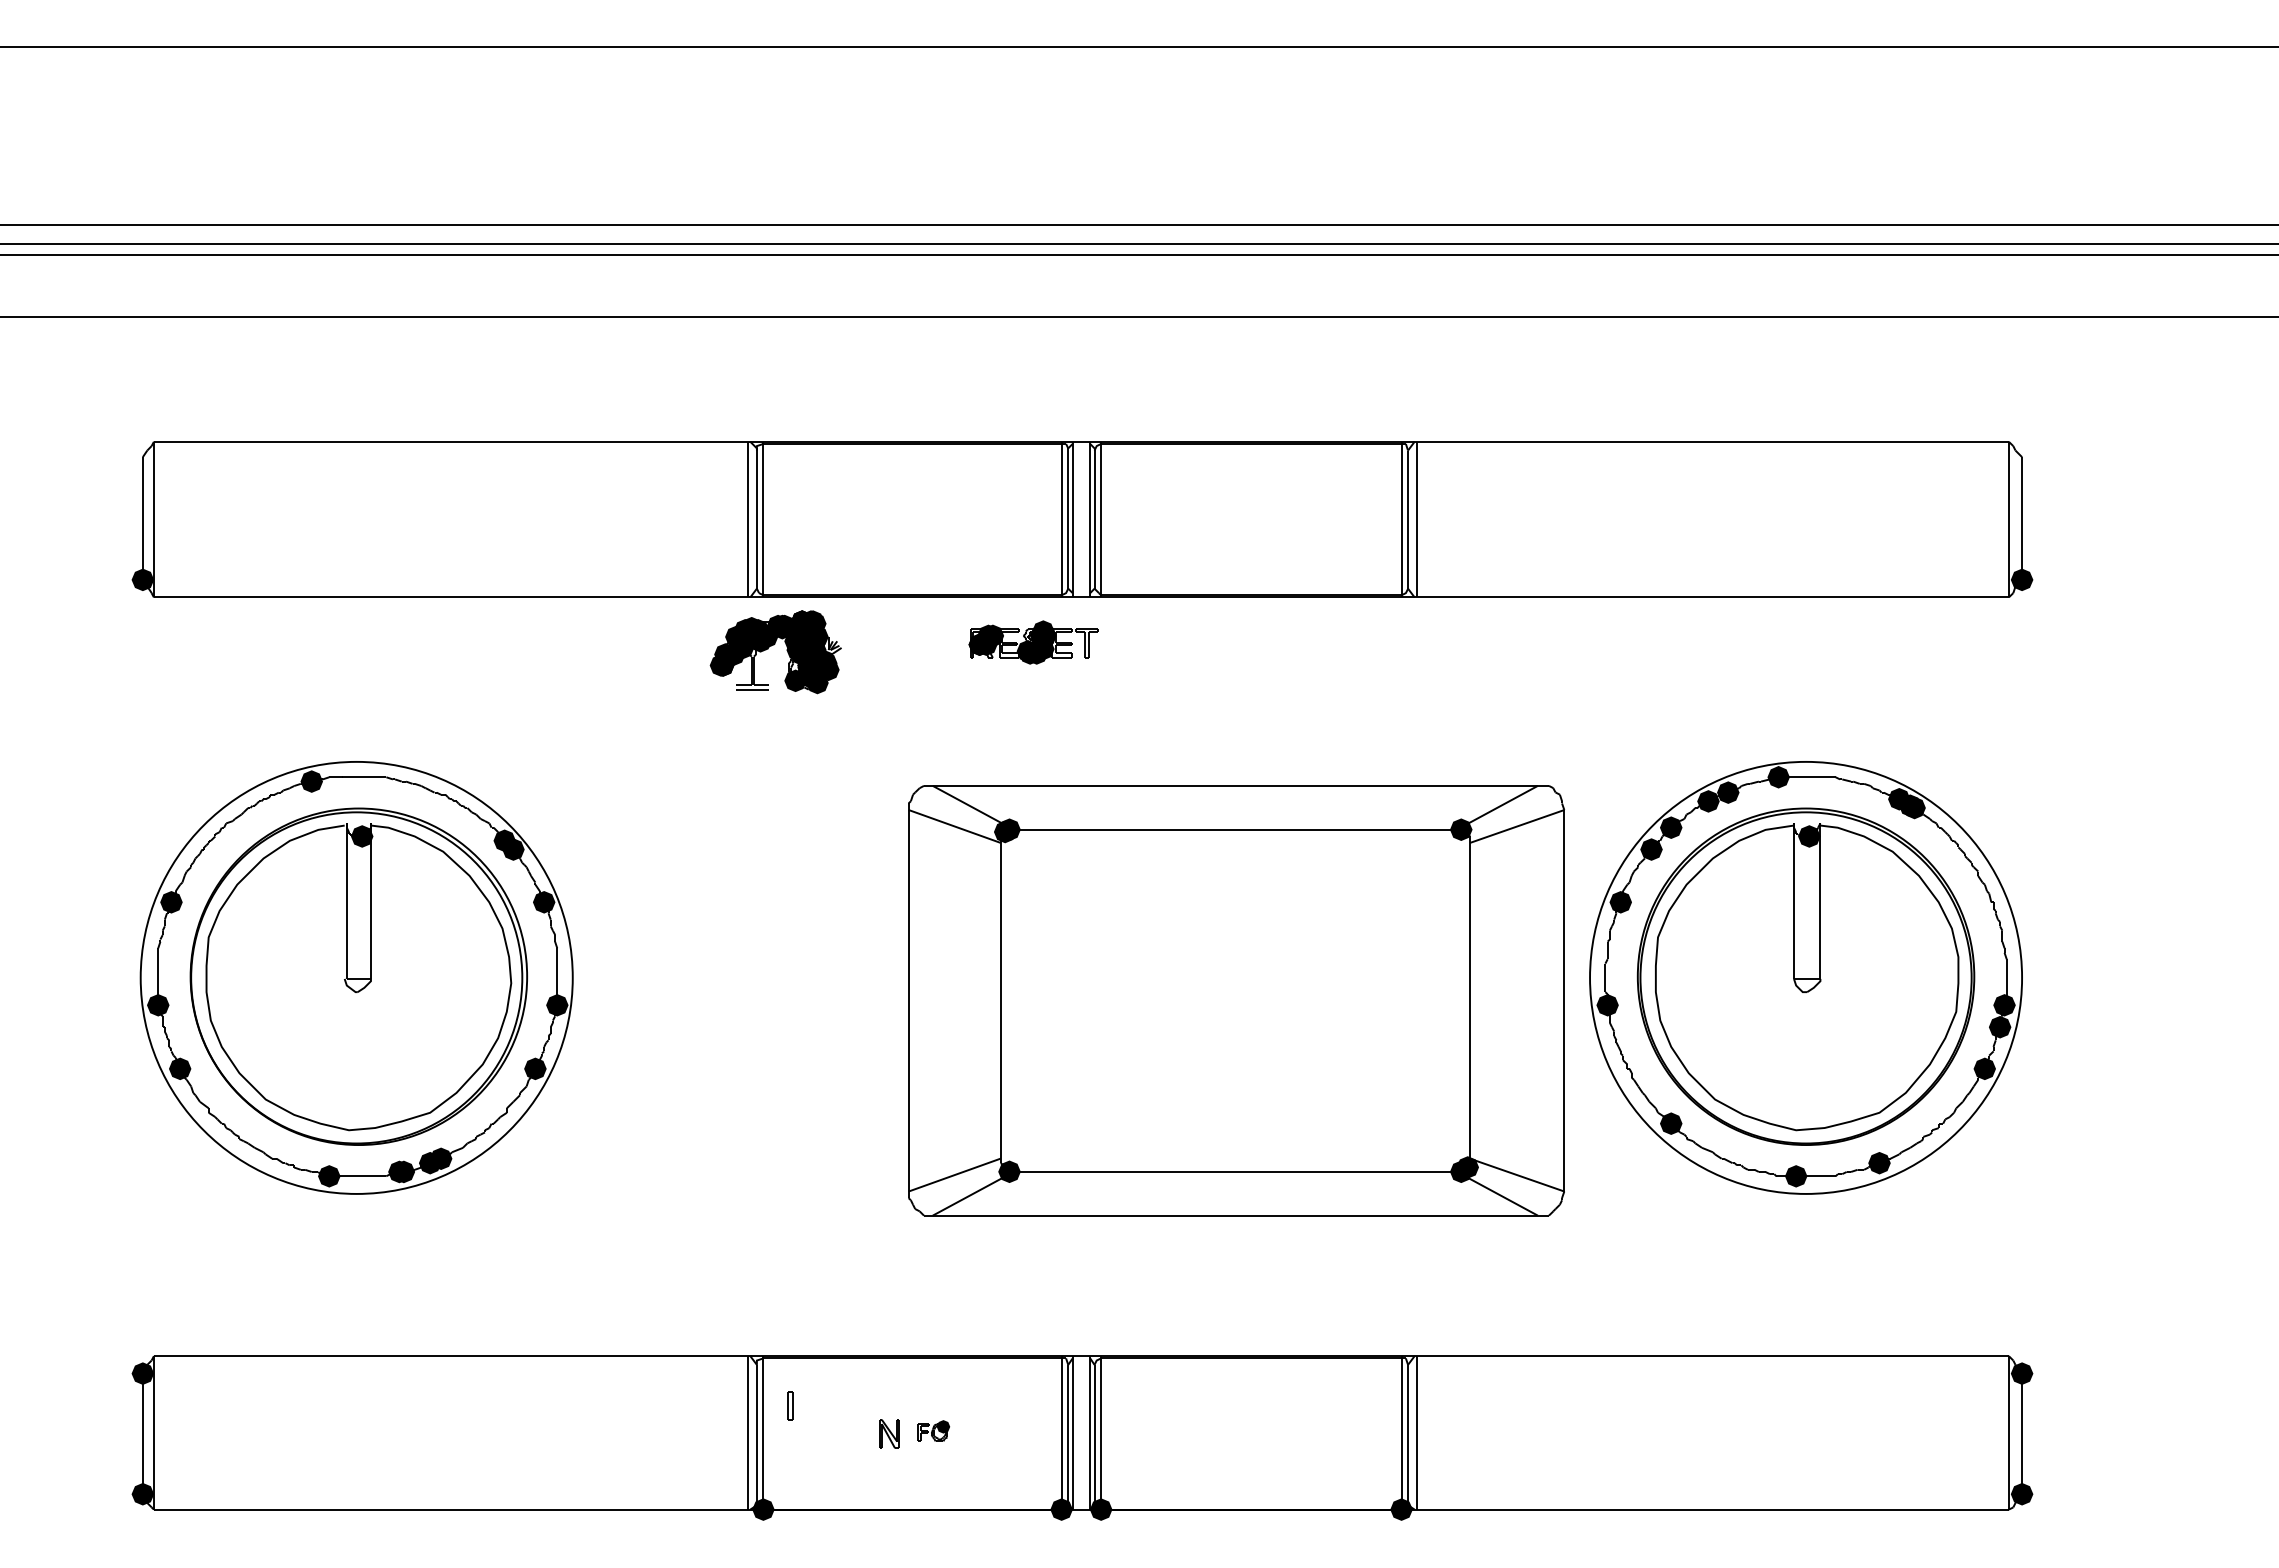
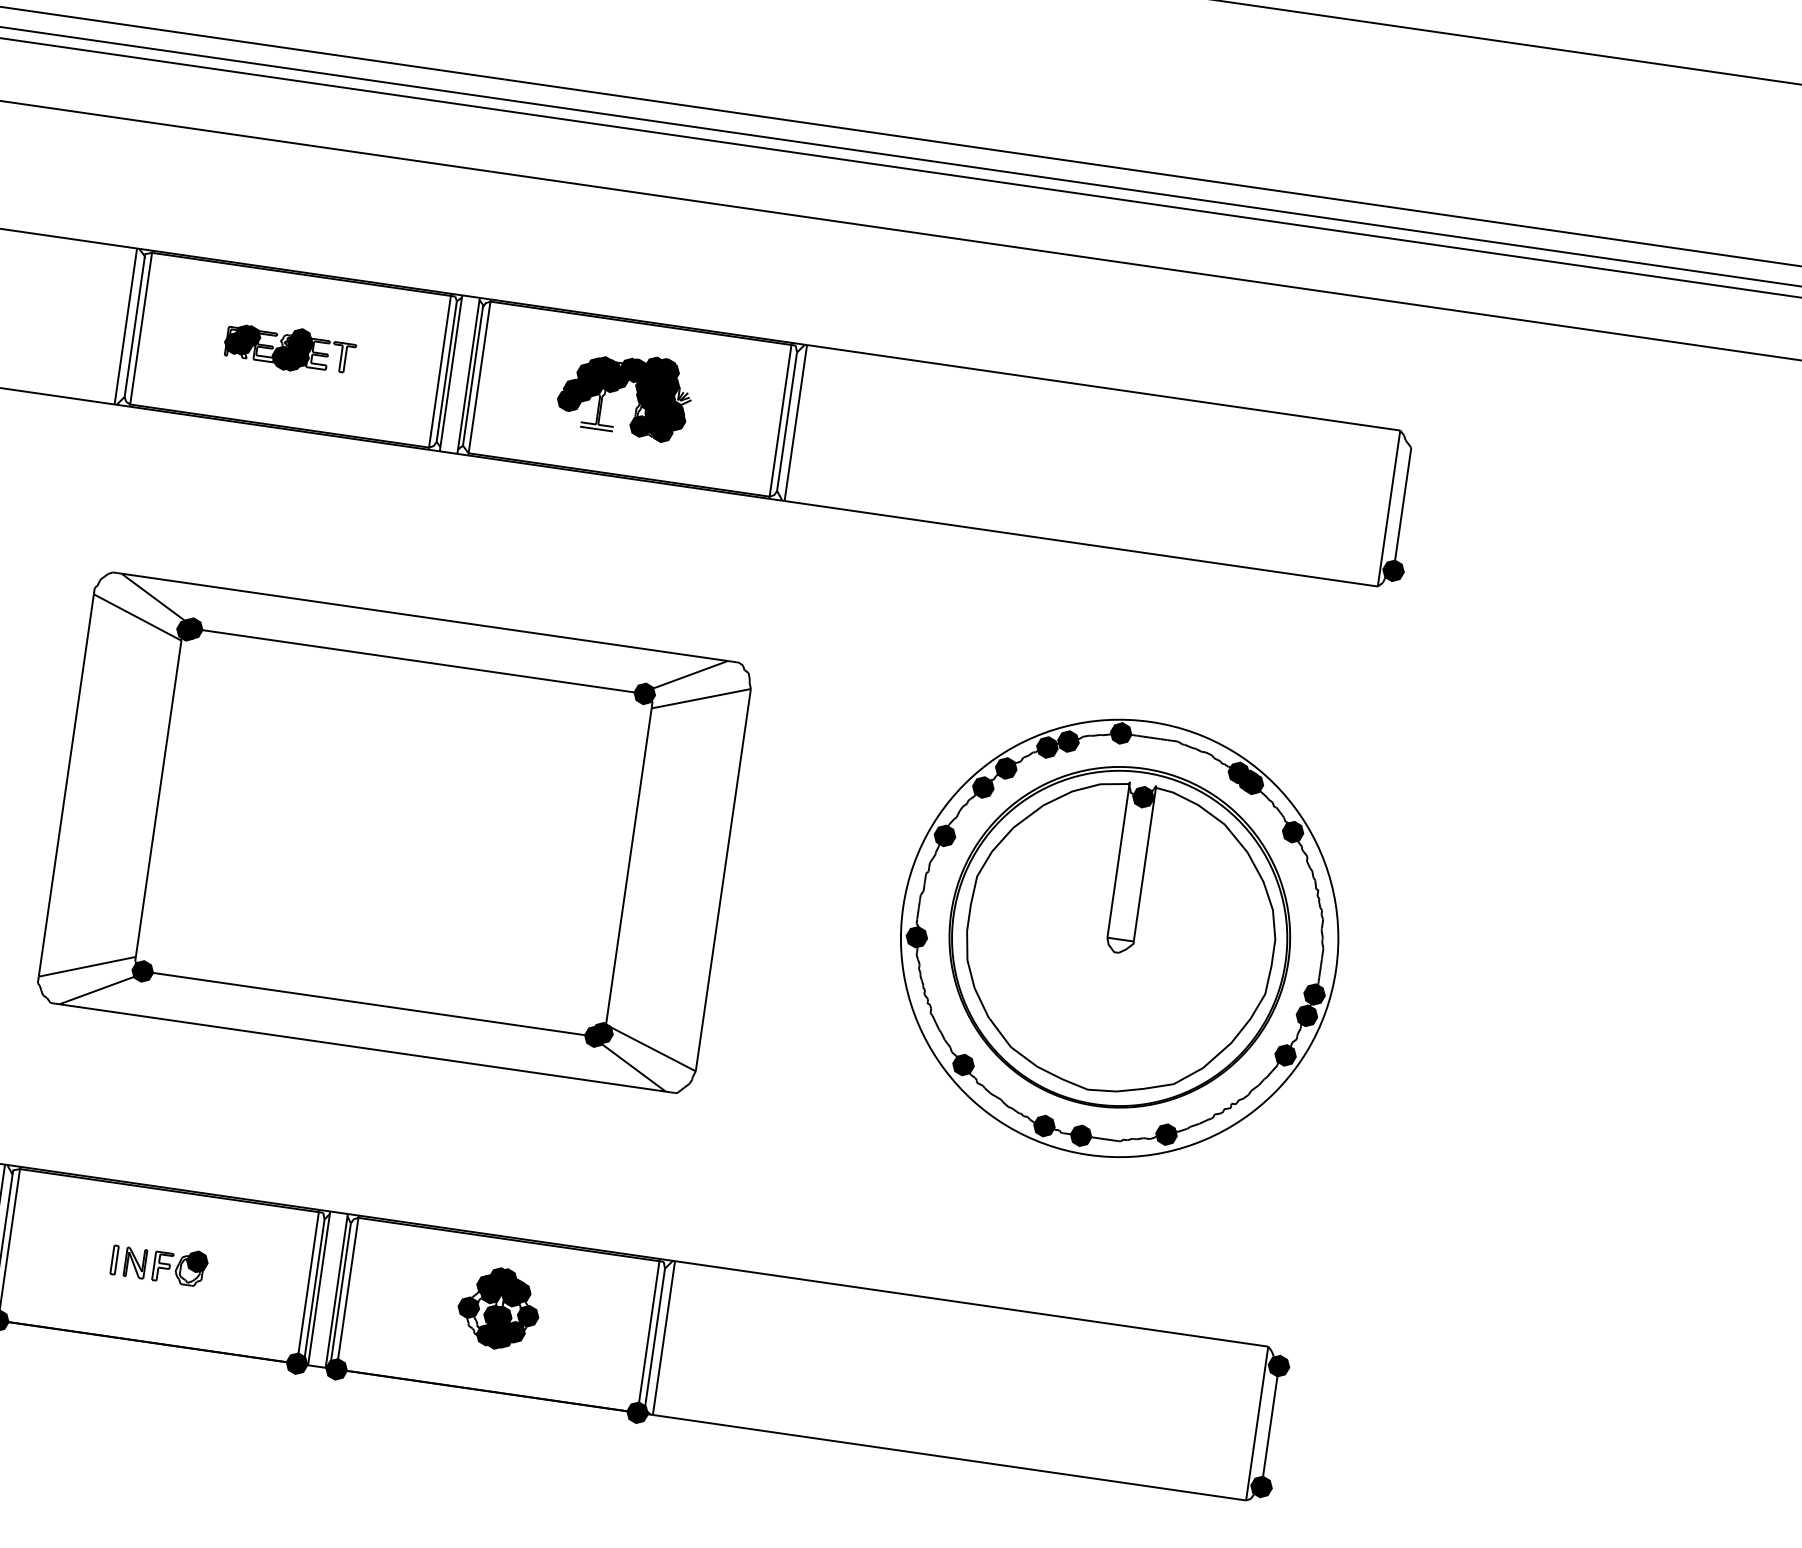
part: (1033, 642) -> (289, 348), moved
part: (771, 646) -> (621, 388), moved
fill: (1960, 849) -> (1292, 832), added
part: (1236, 1000) -> (394, 832), moved
fill: (1758, 1171) -> (1044, 1125), added
part: (790, 1405) -> (114, 1259), moved
part: (1250, 1427) -> (498, 1308), added
part: (933, 1430) -> (180, 1265), size x1.67

